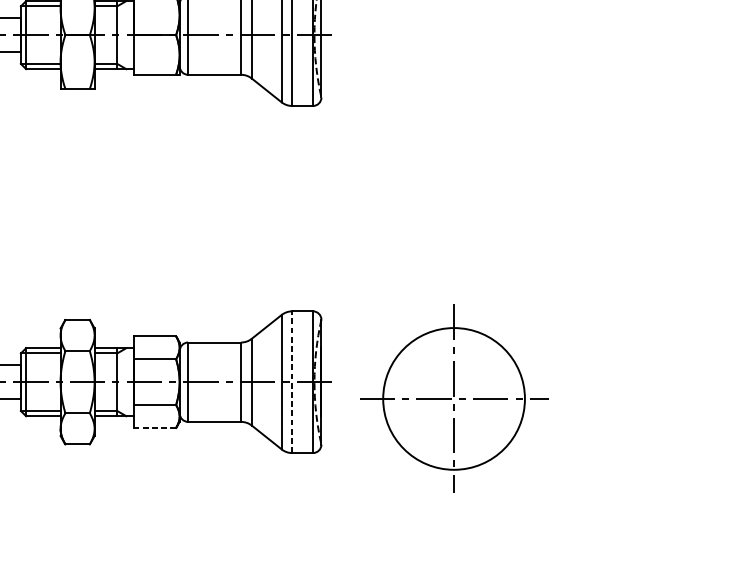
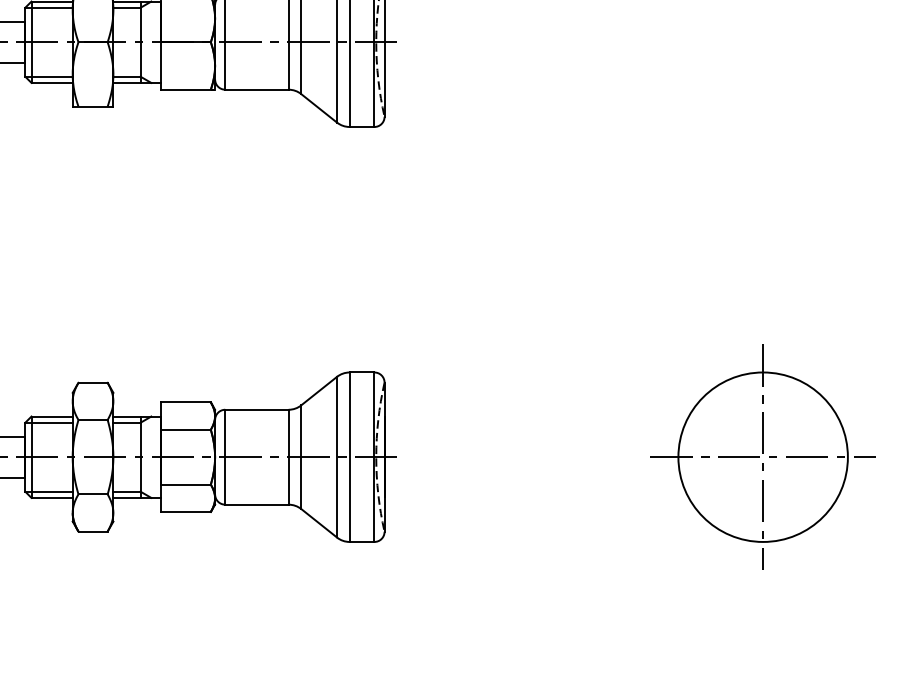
line: (292, 382) -> (349, 457), dashed -> solid
part: (453, 398) -> (762, 456), moved
line: (154, 428) -> (185, 512), dashed -> solid

